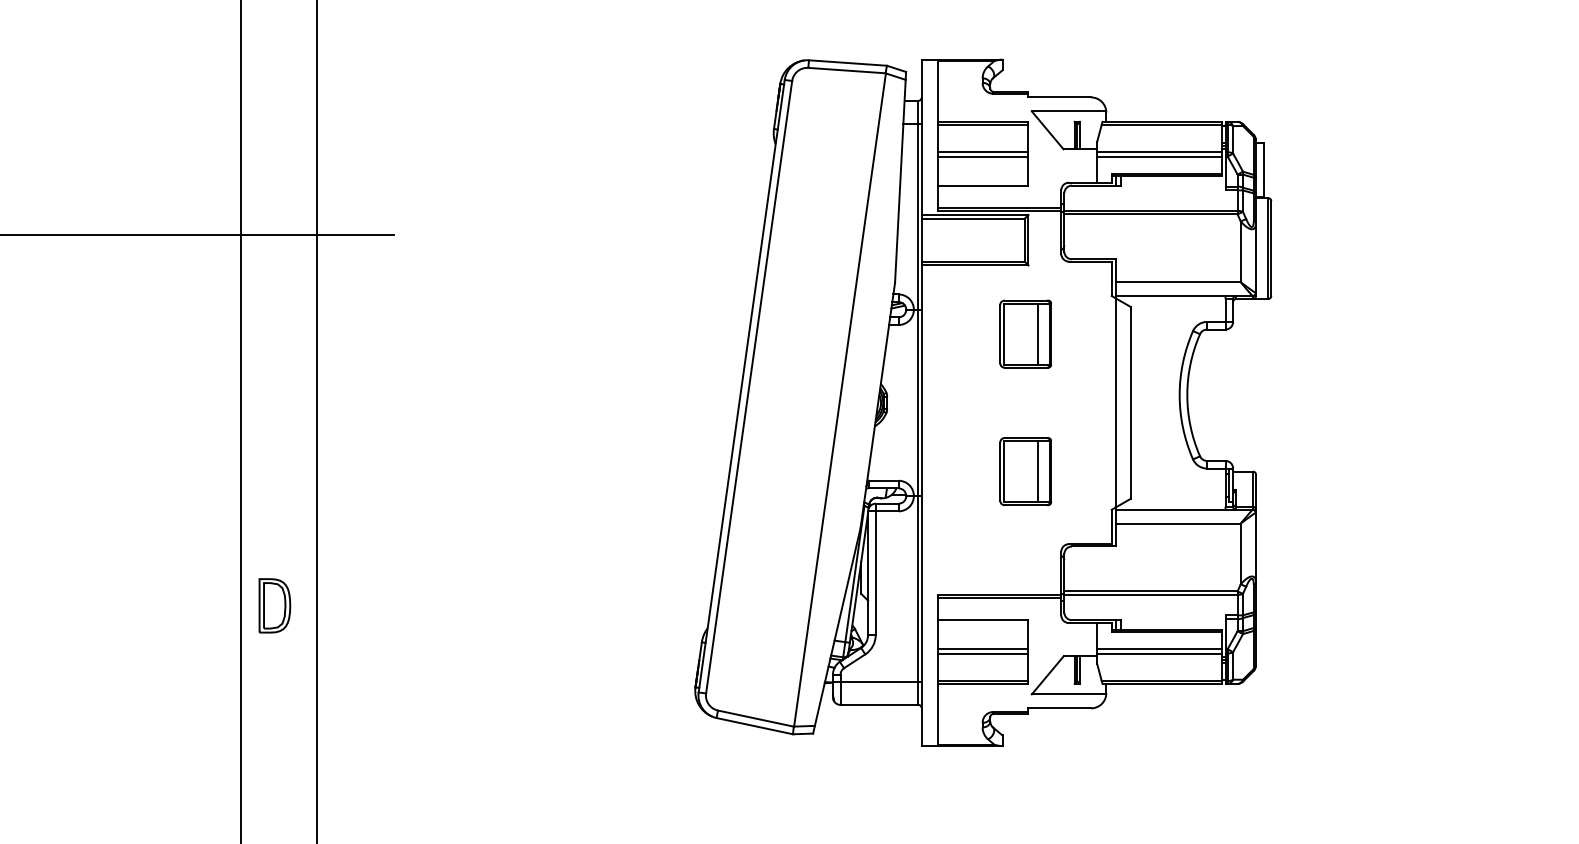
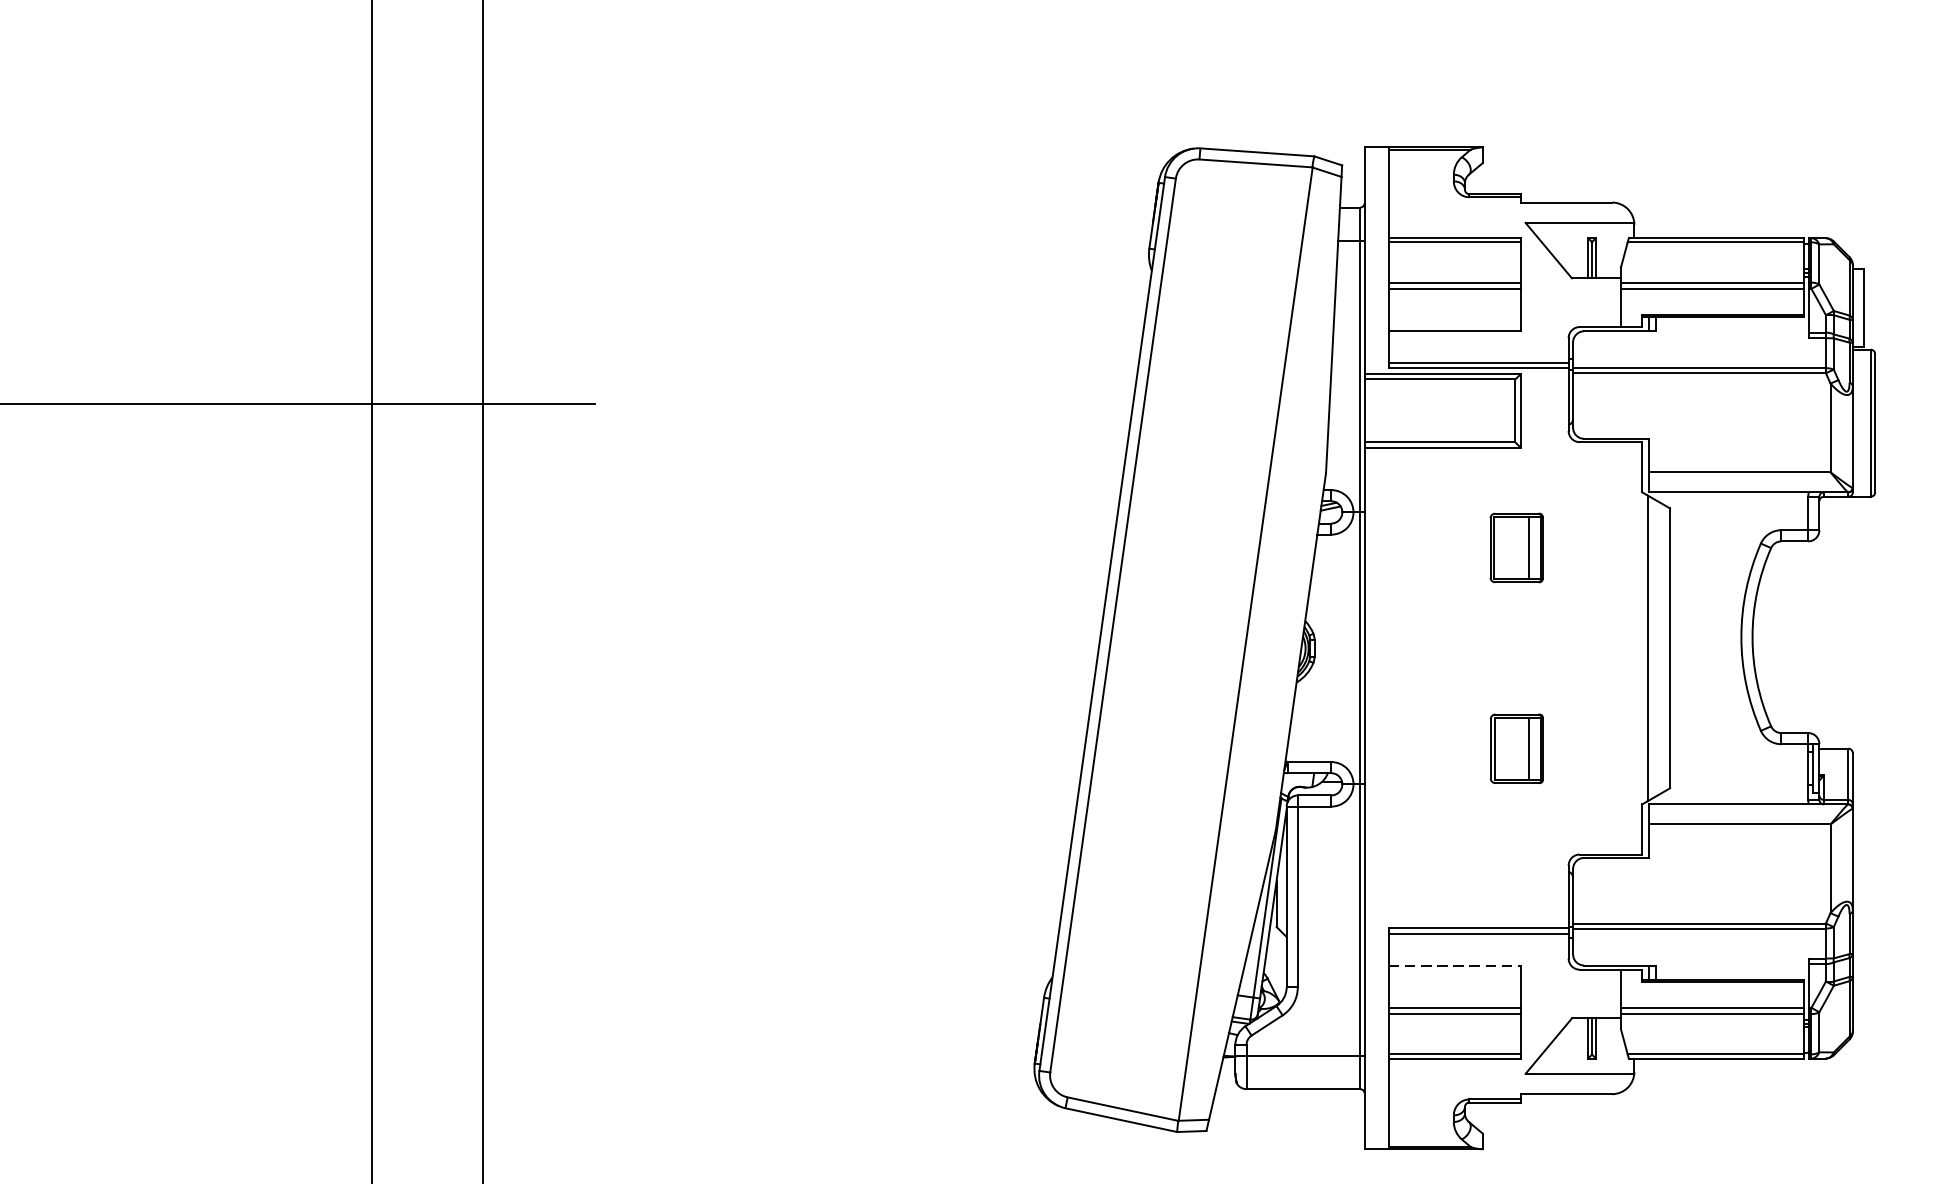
part: (1025, 333) -> (1516, 547), size x0.7
part: (1025, 471) -> (1516, 748), size x0.7
part: (274, 605) -> (420, 944), removed
line: (983, 620) -> (1455, 965), solid -> dashed

